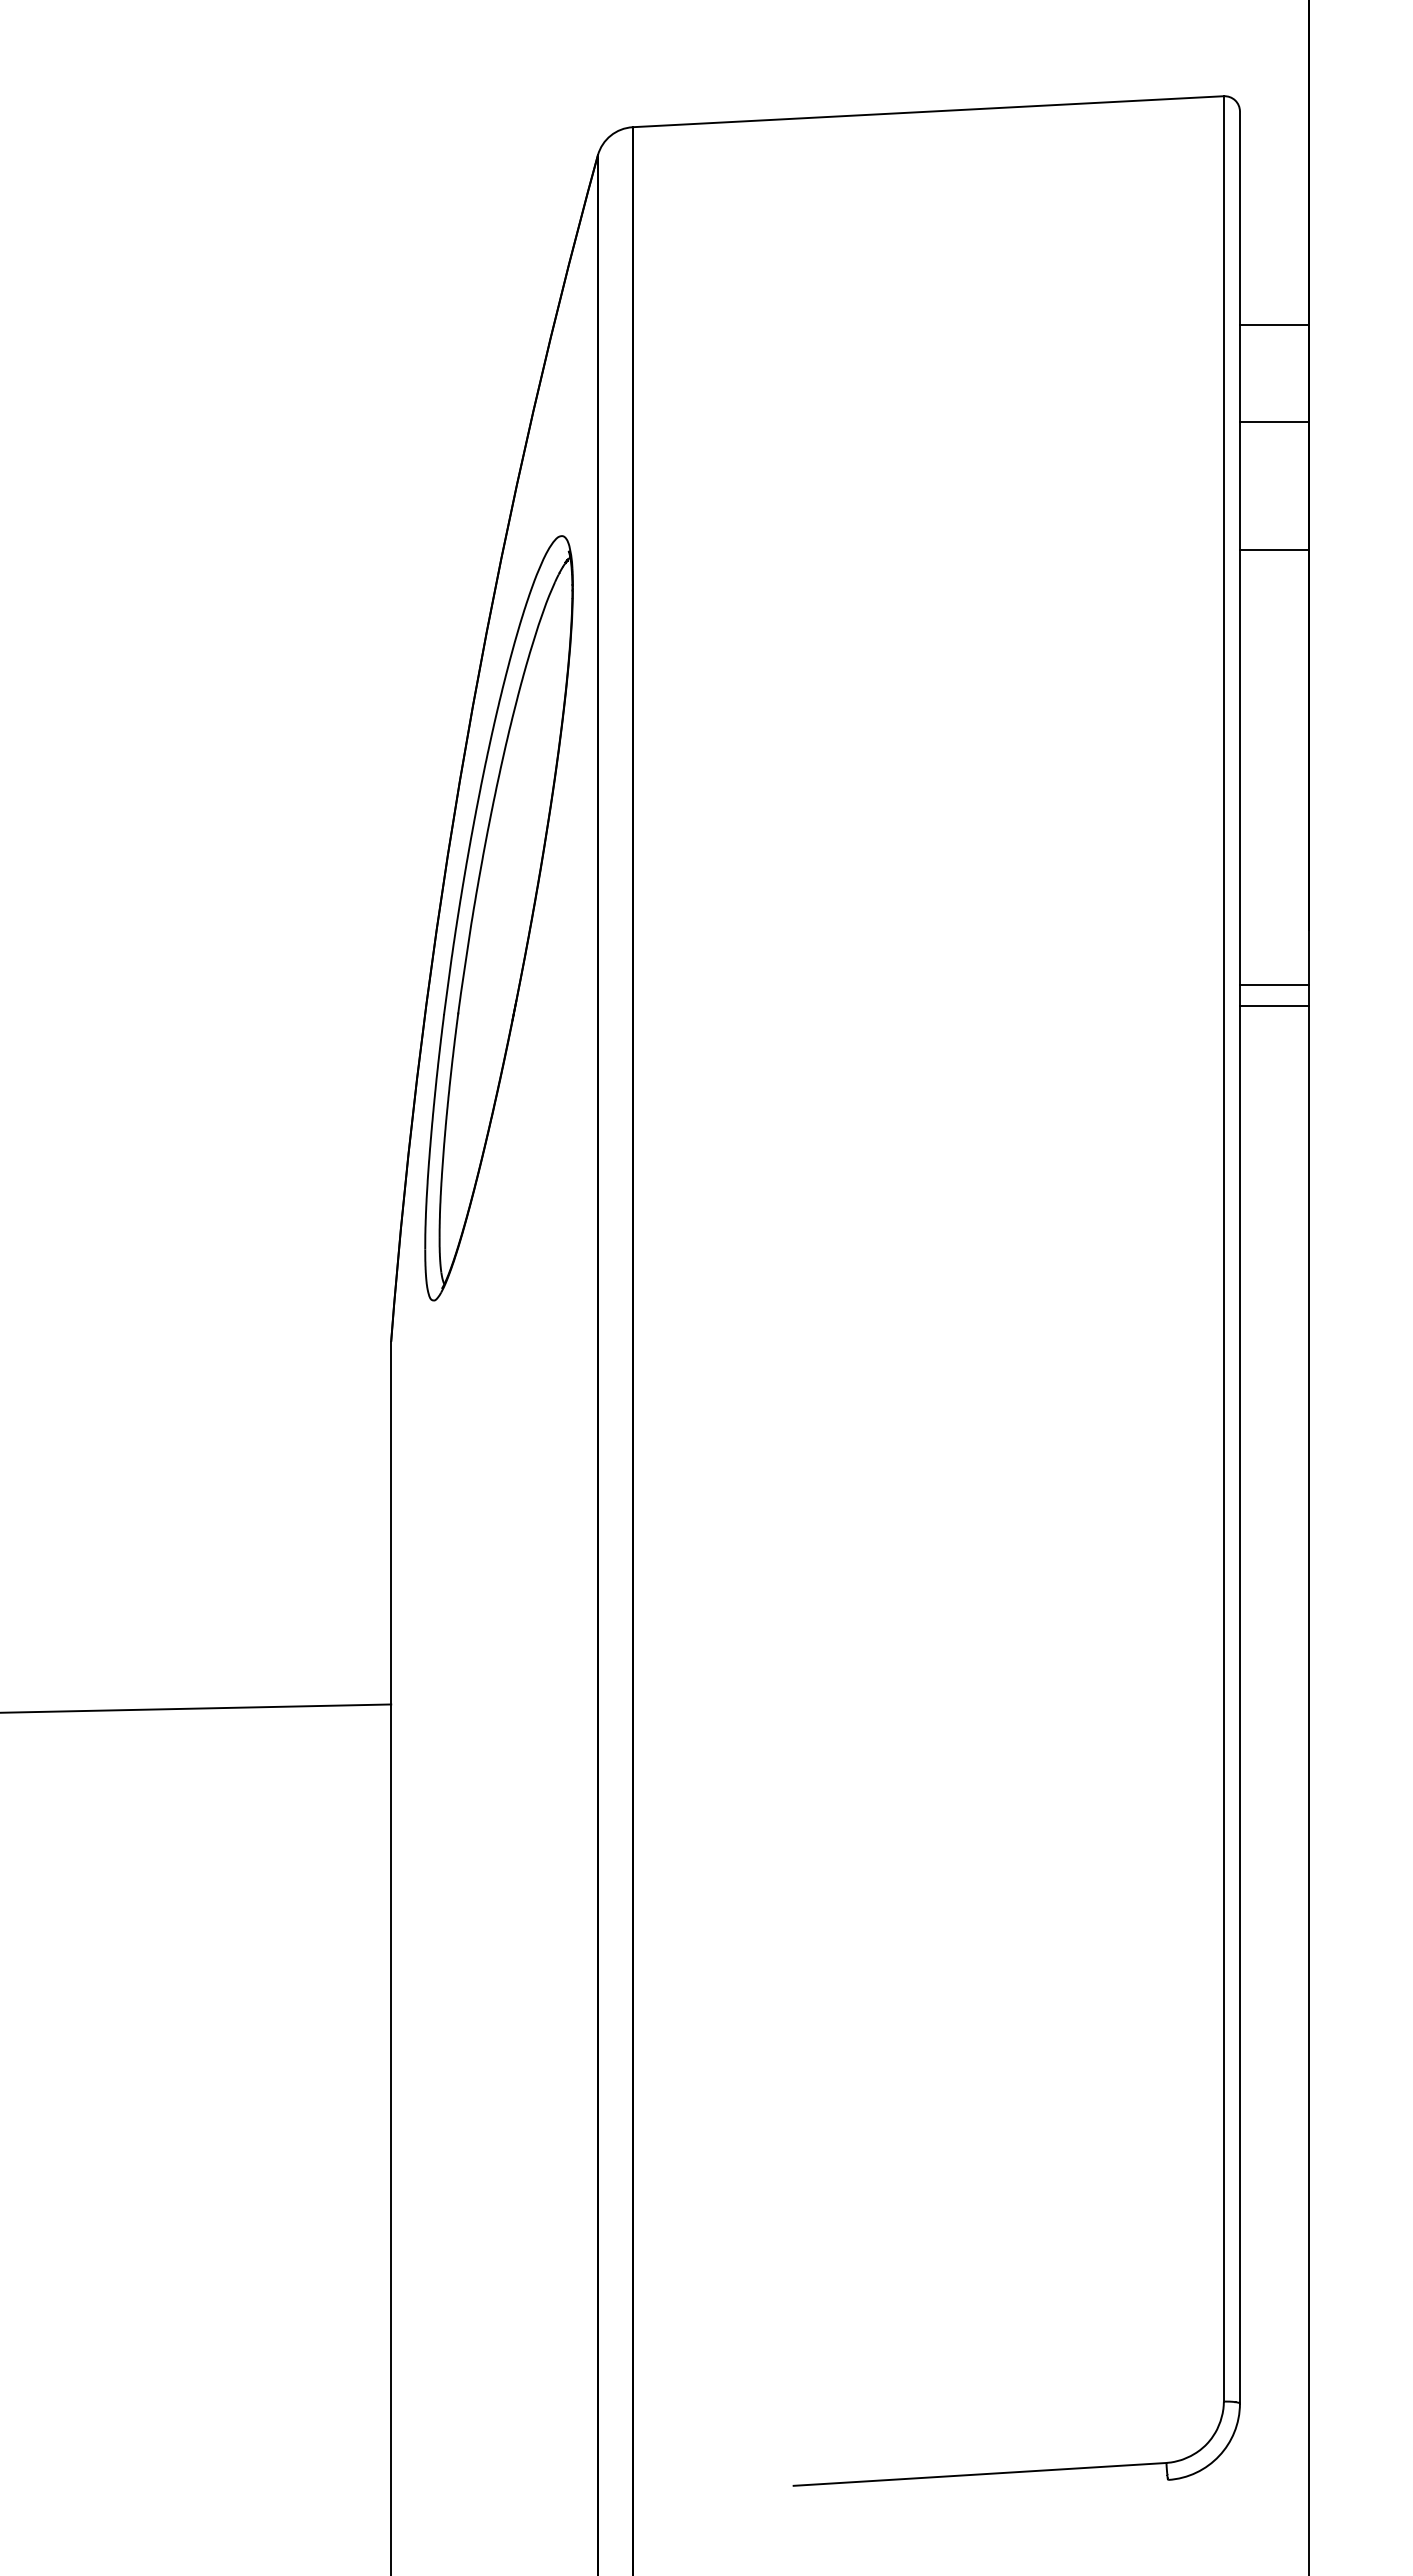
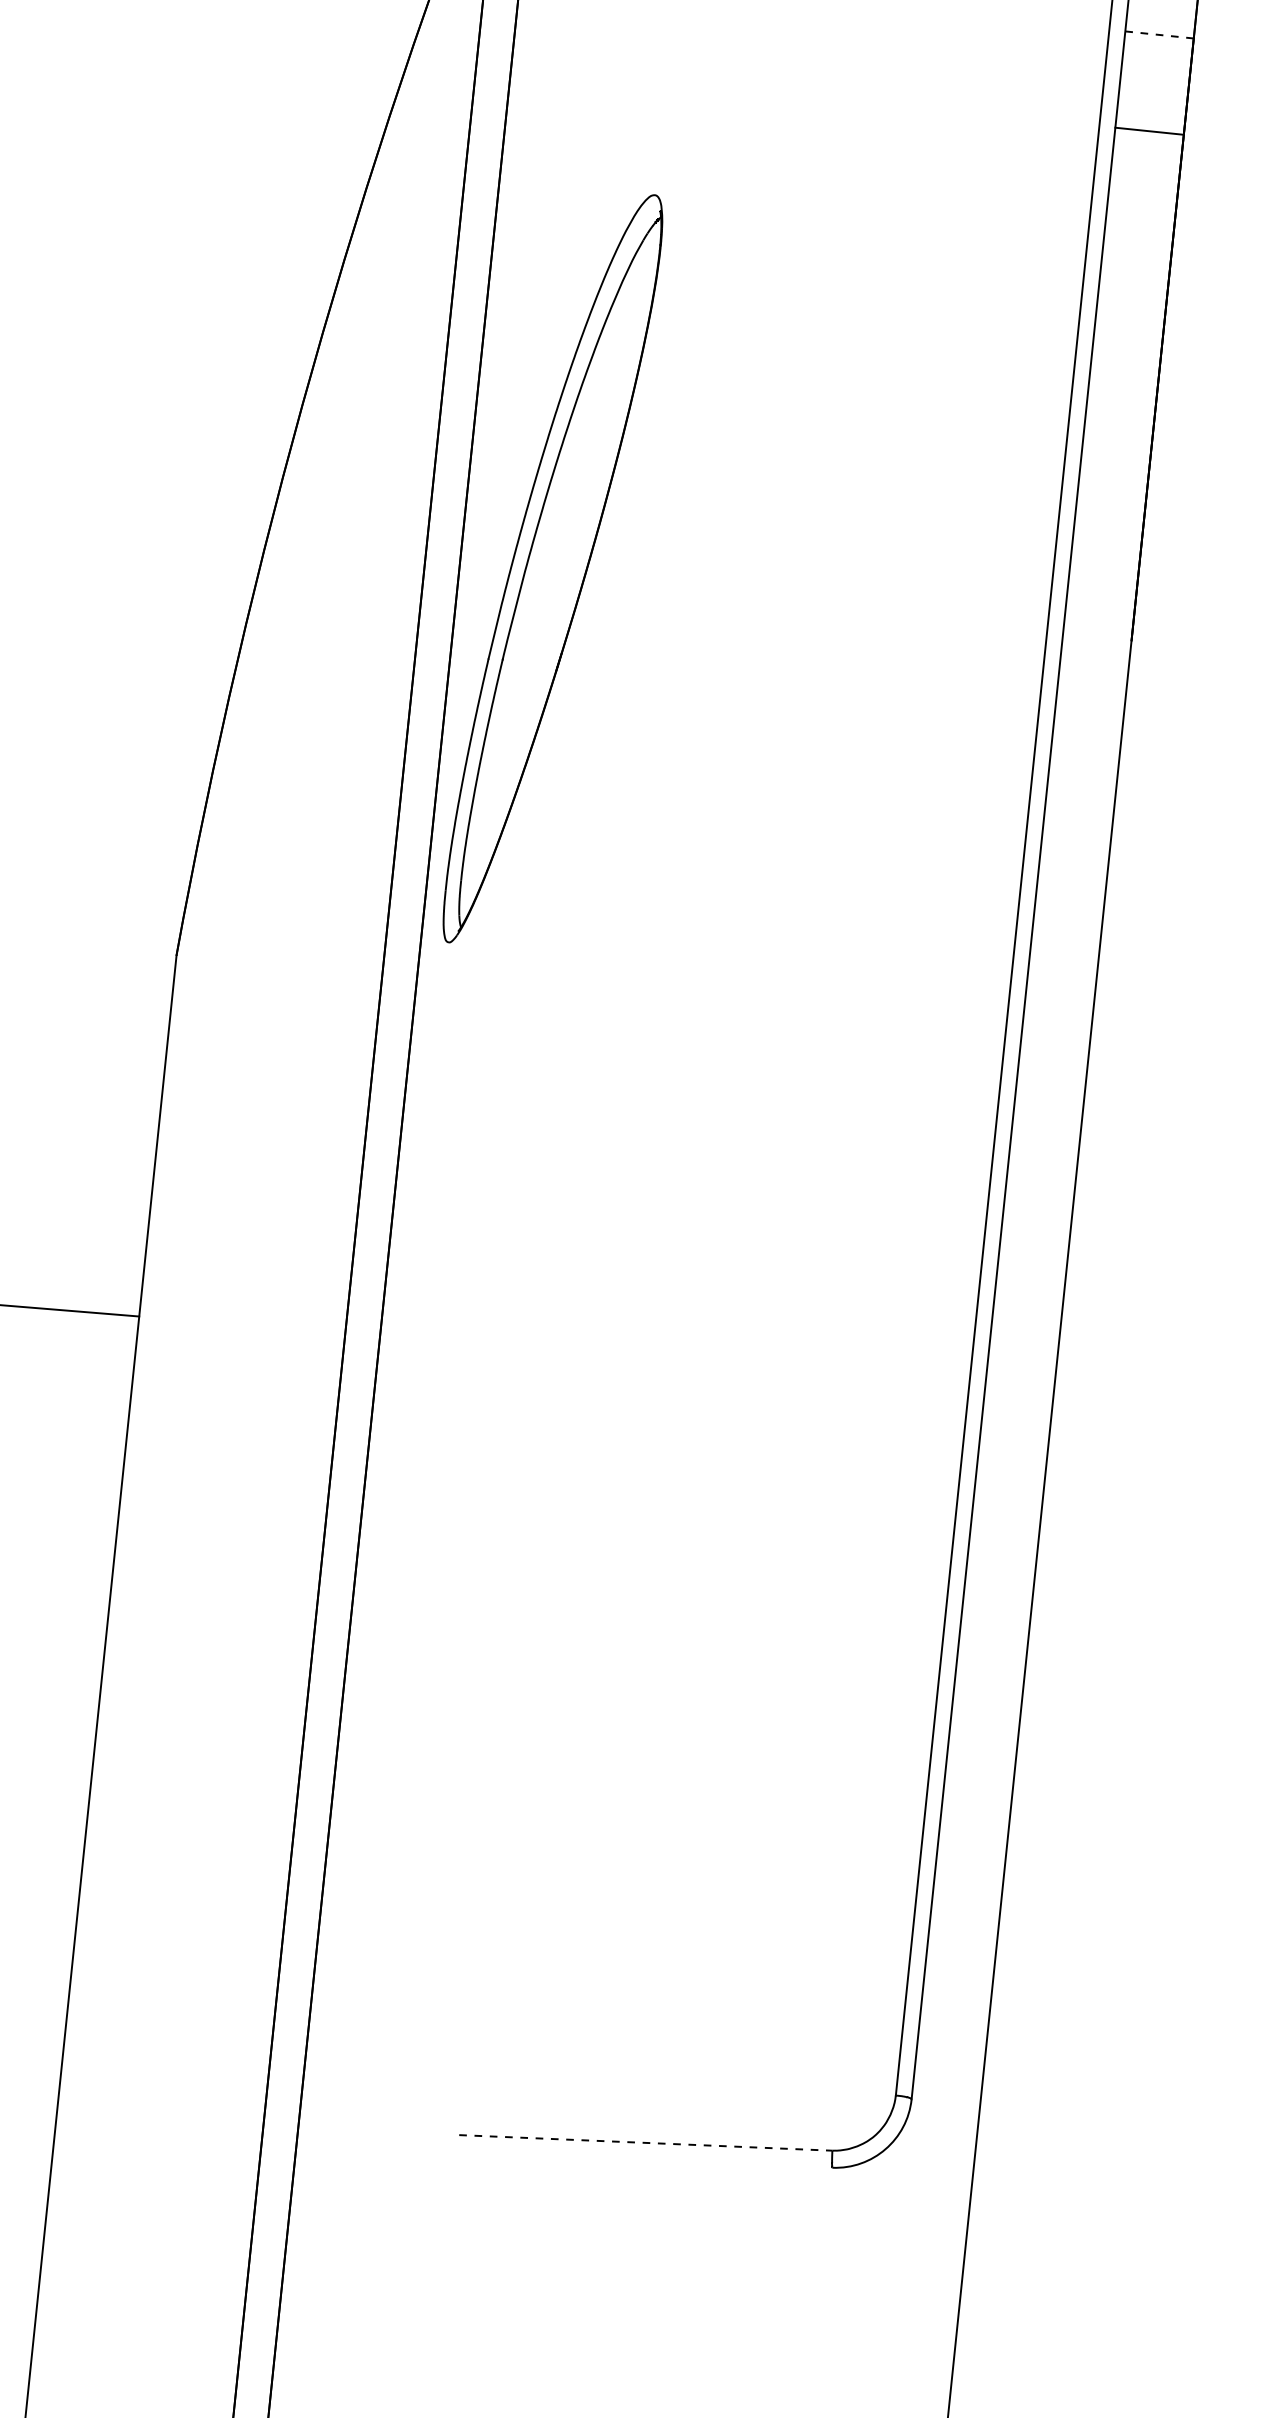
line: (1273, 324) -> (1158, 34), solid -> dashed
line: (1273, 549) -> (1135, 258), removed
part: (498, 918) -> (552, 569), moved
line: (1273, 985) -> (1090, 692), removed
line: (1273, 1006) -> (1088, 712), removed
line: (980, 2474) -> (646, 2143), solid -> dashed

